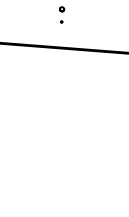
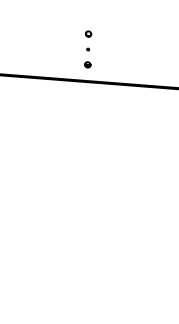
part: (61, 34) -> (87, 64), added

